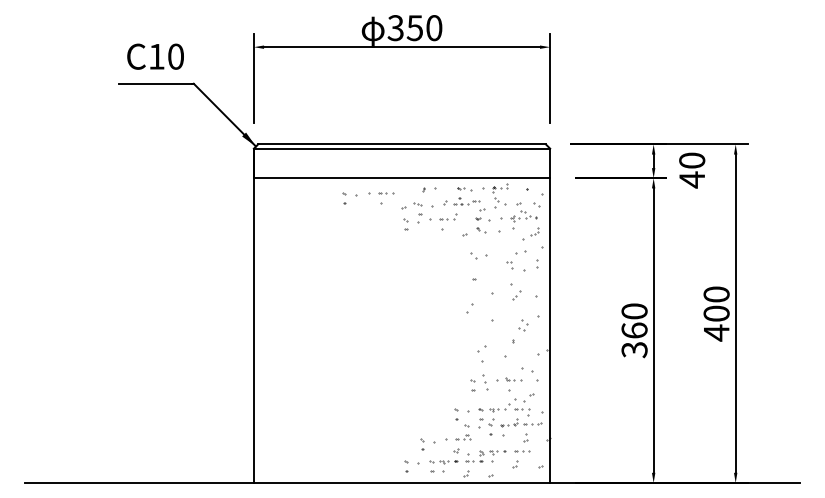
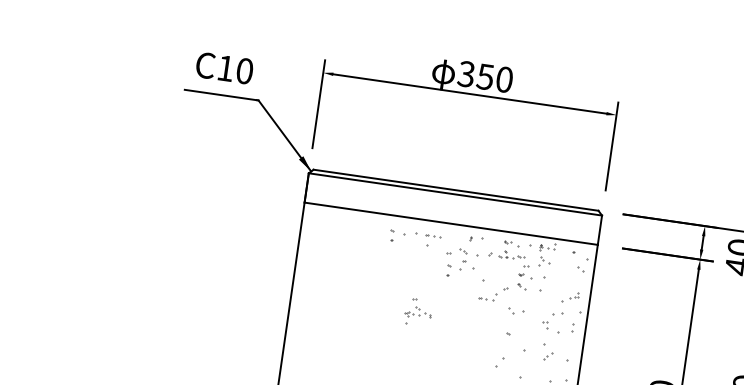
part: (523, 215) -> (417, 312), moved
part: (448, 216) -> (487, 295), moved

